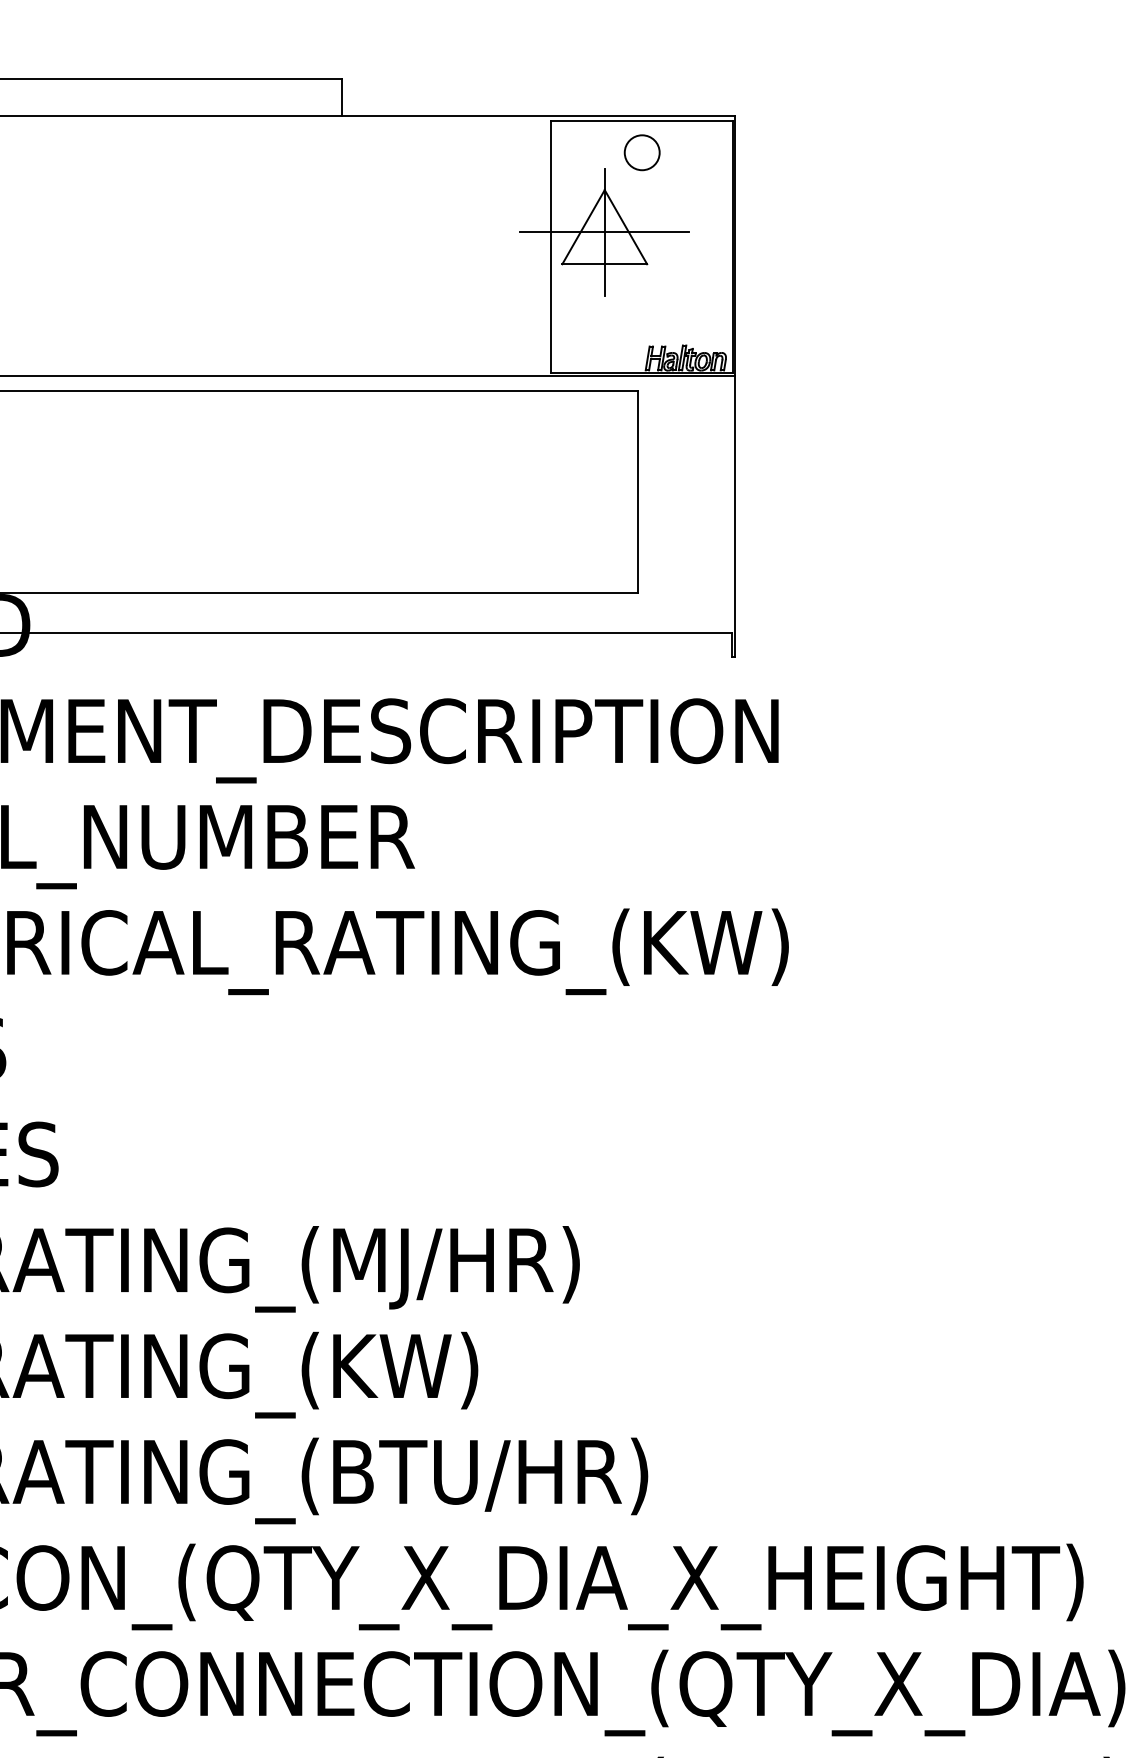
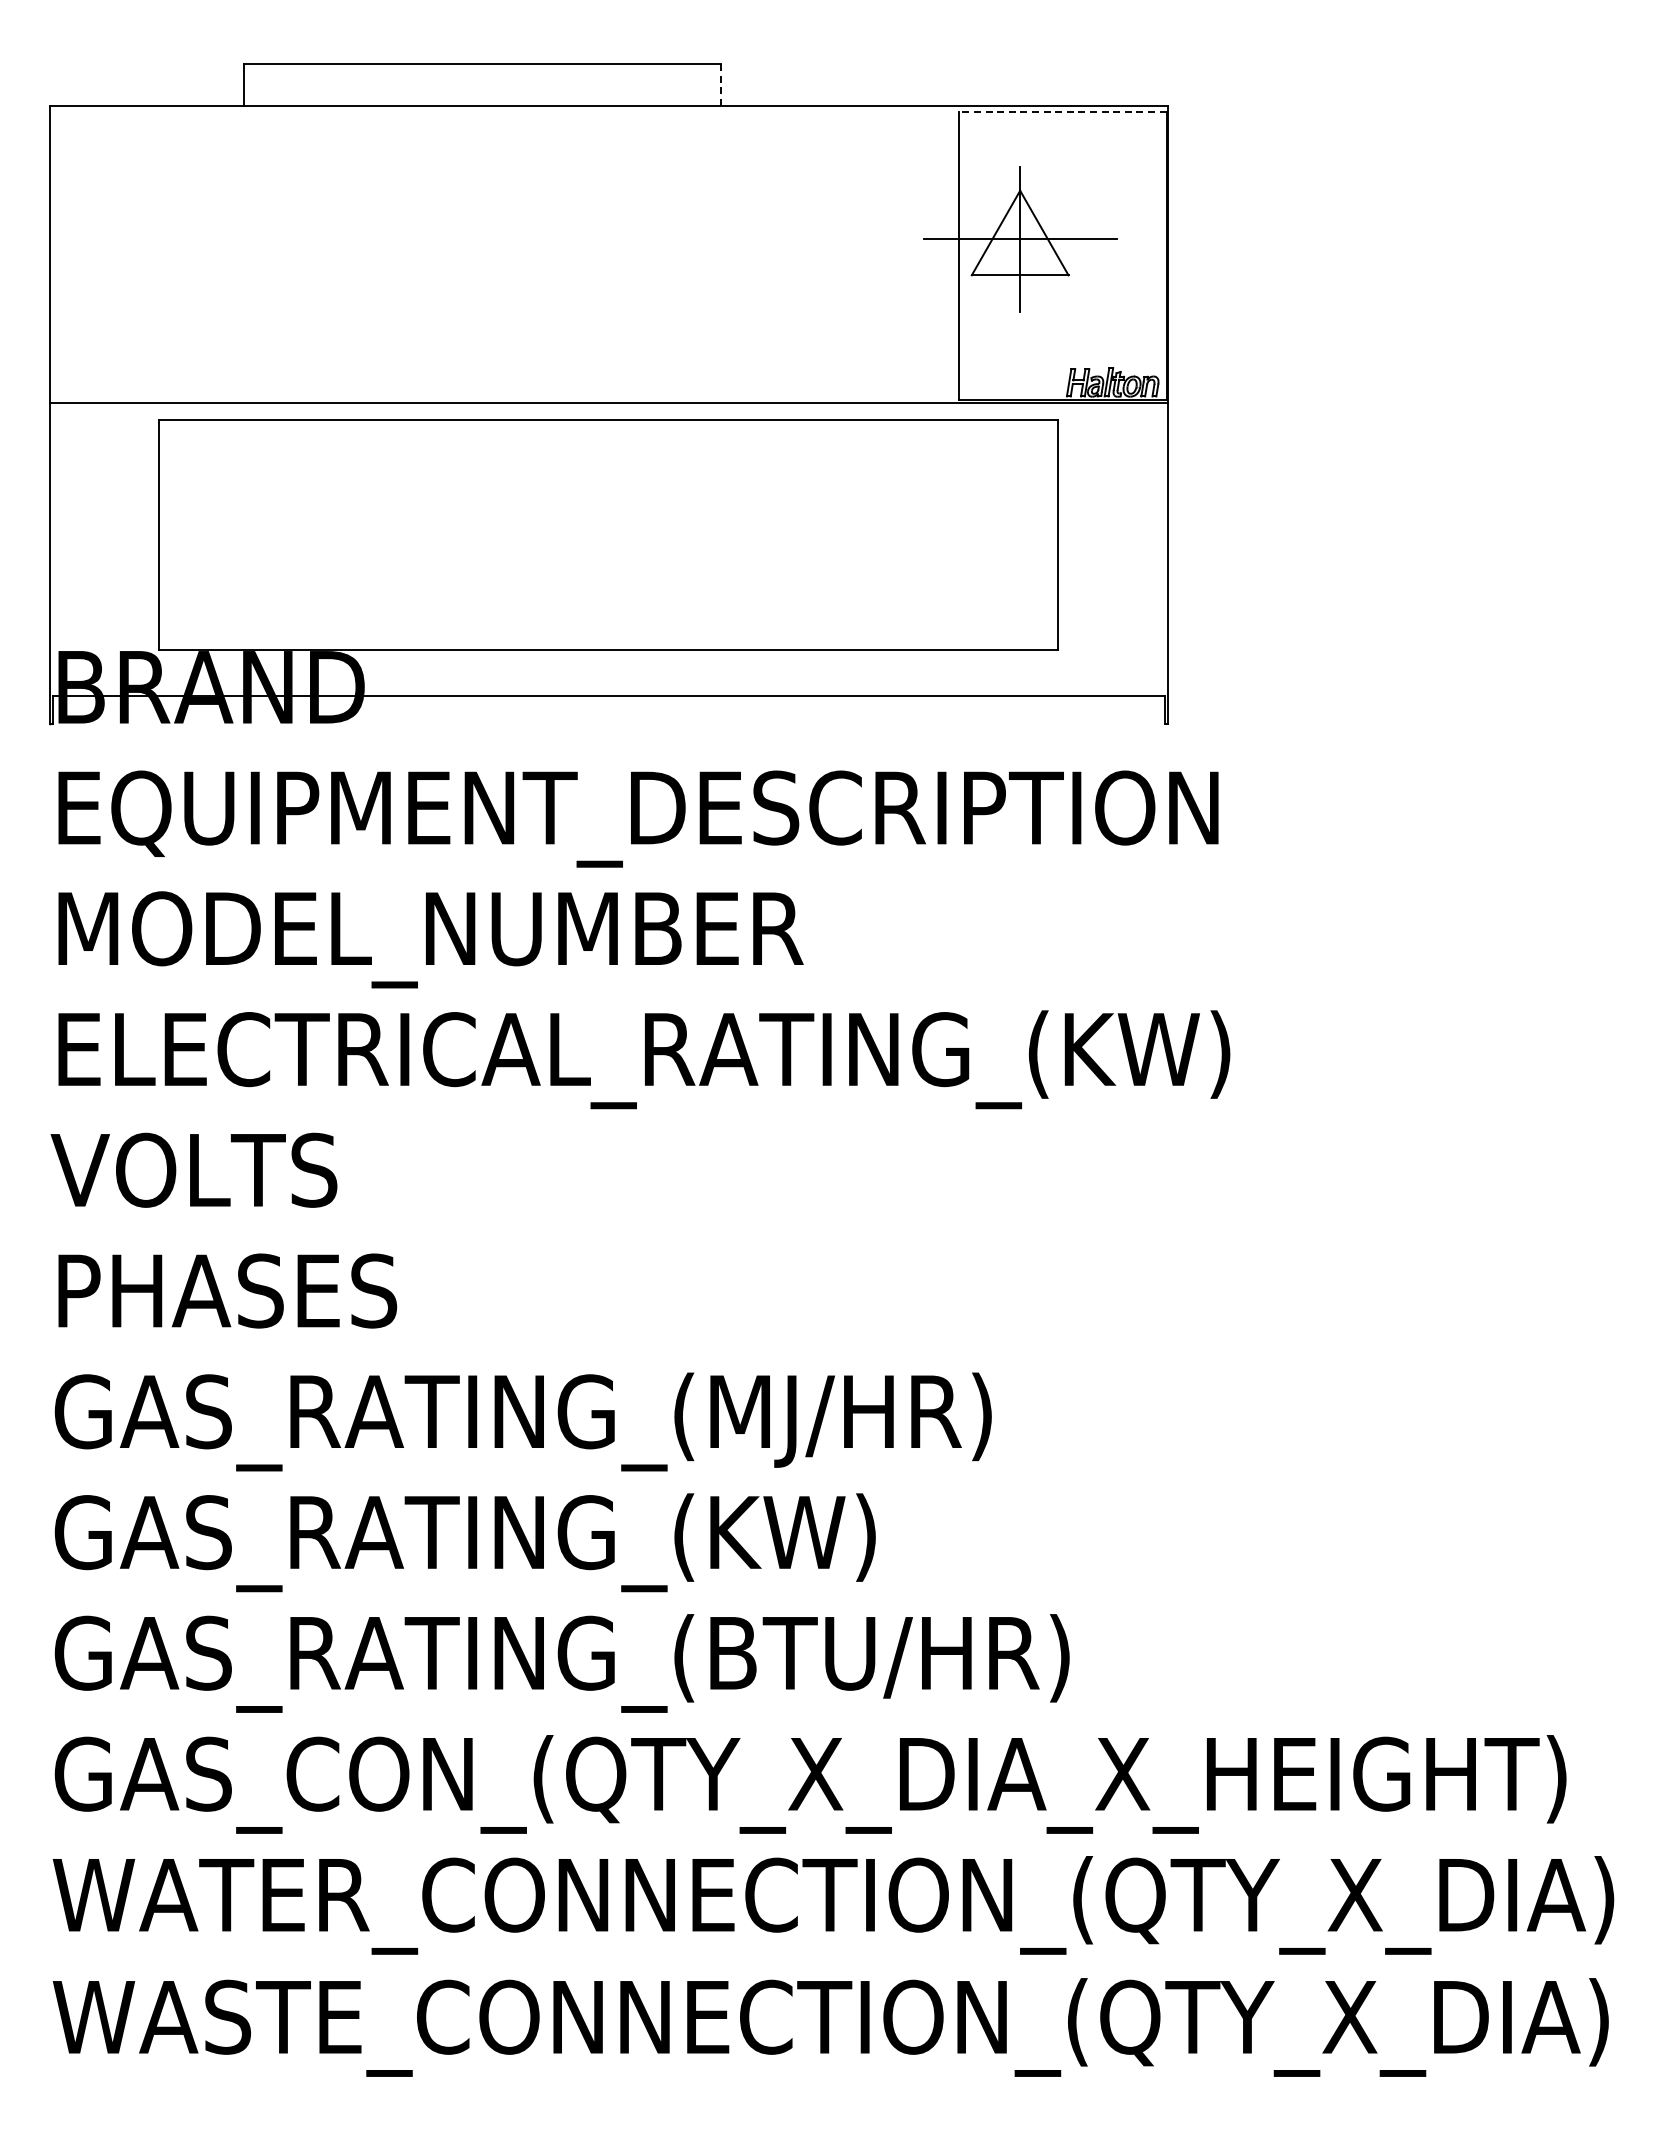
line: (342, 97) -> (720, 85), solid -> dashed
line: (641, 120) -> (1062, 111), solid -> dashed
circle: (641, 152) -> (1062, 147), removed

